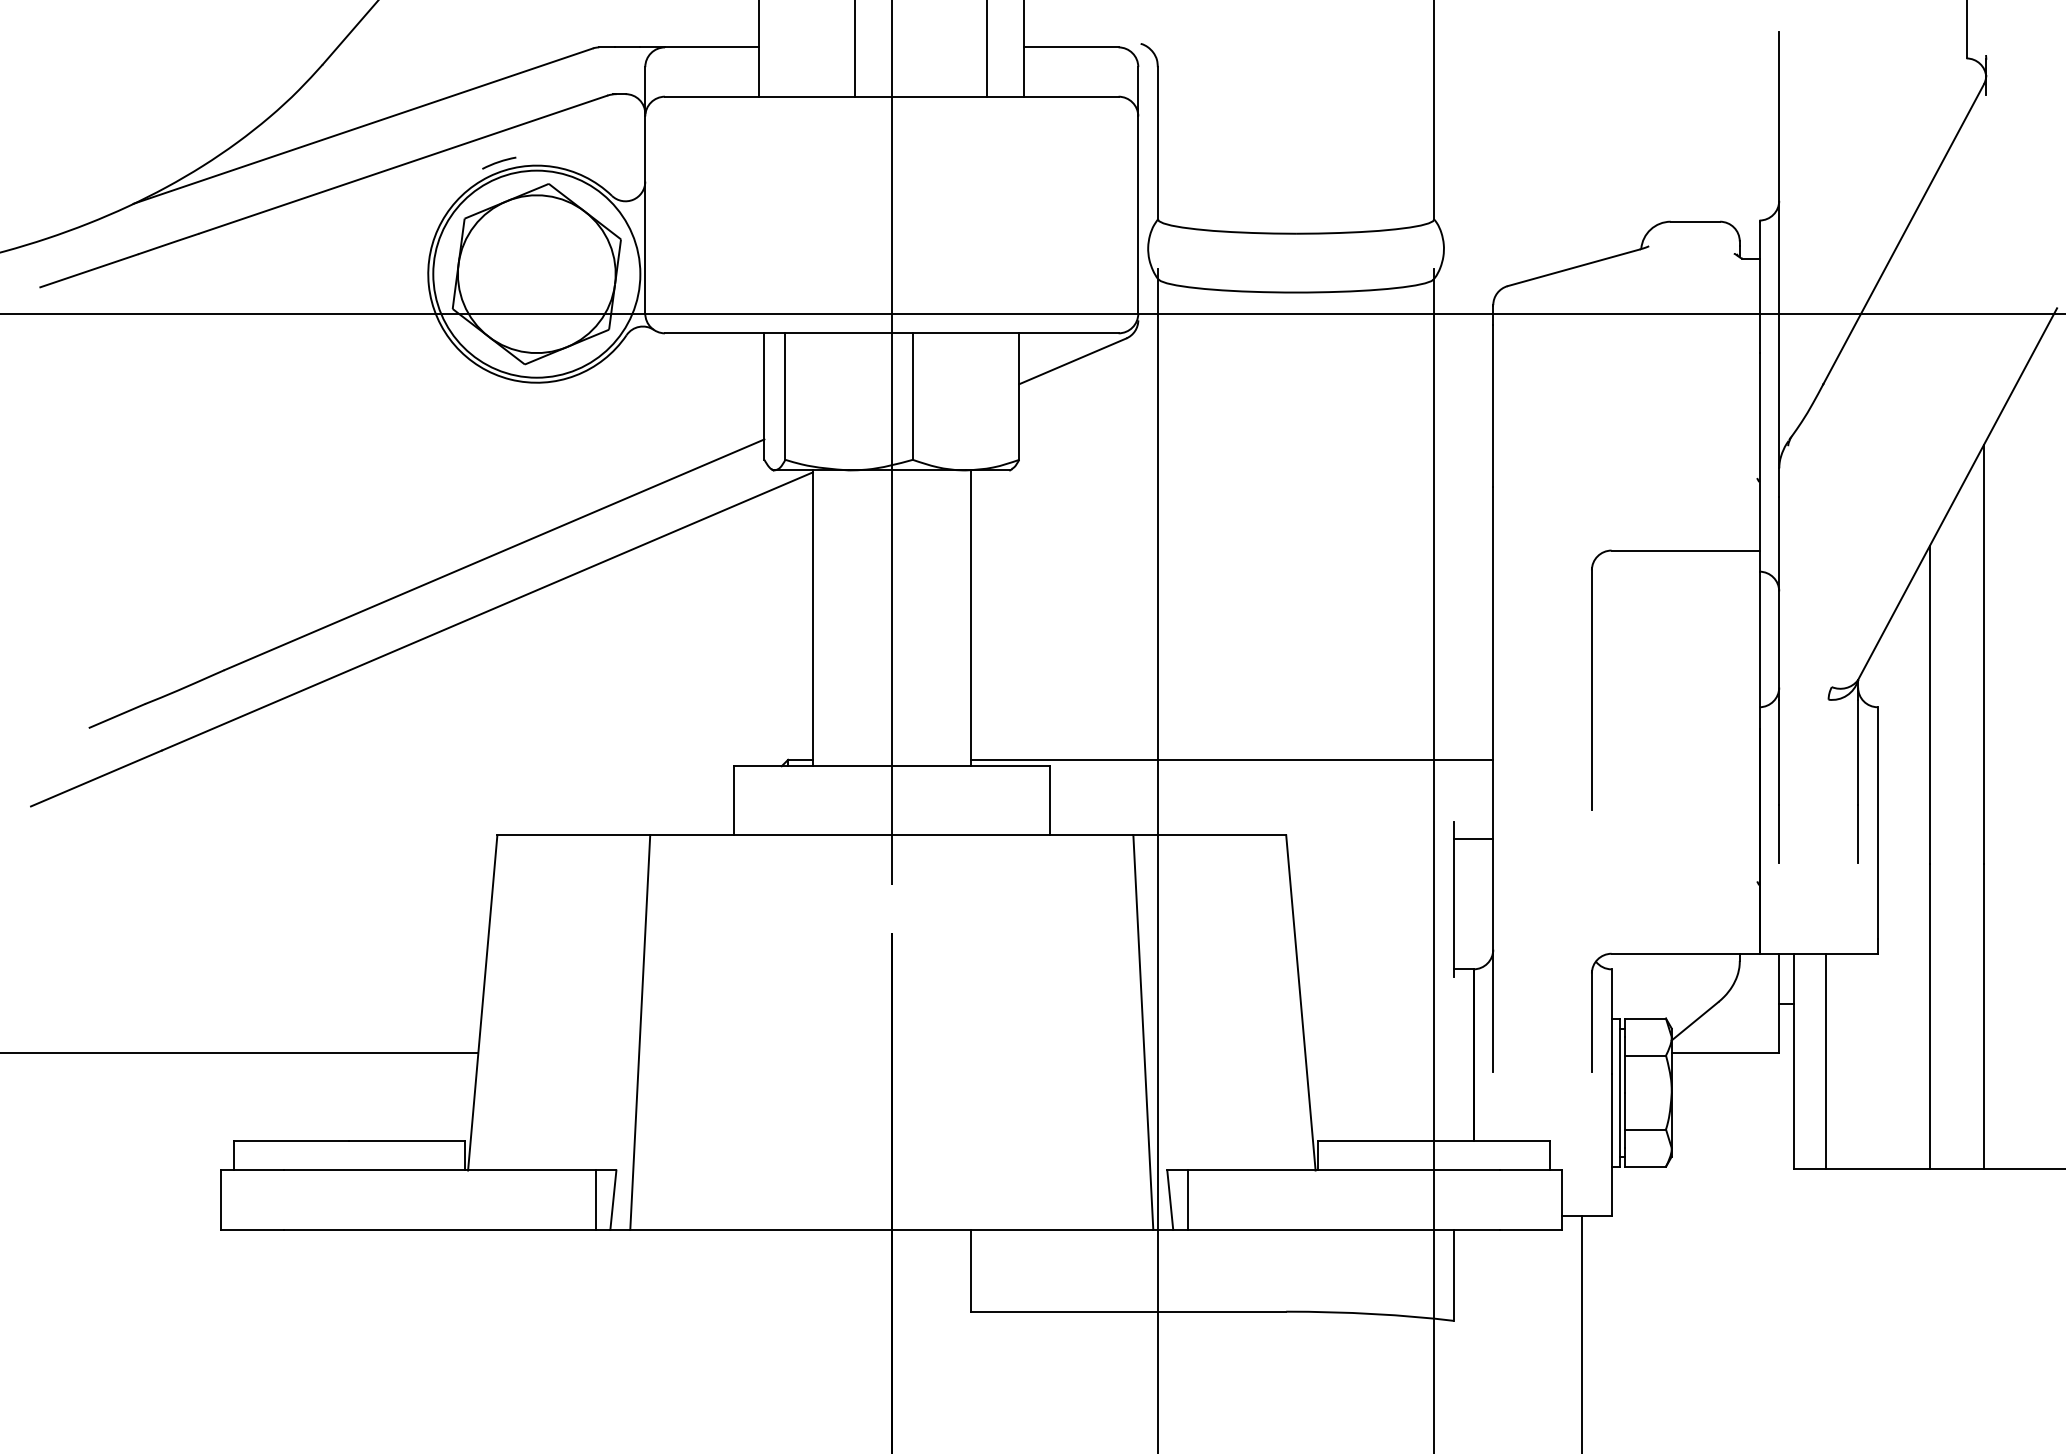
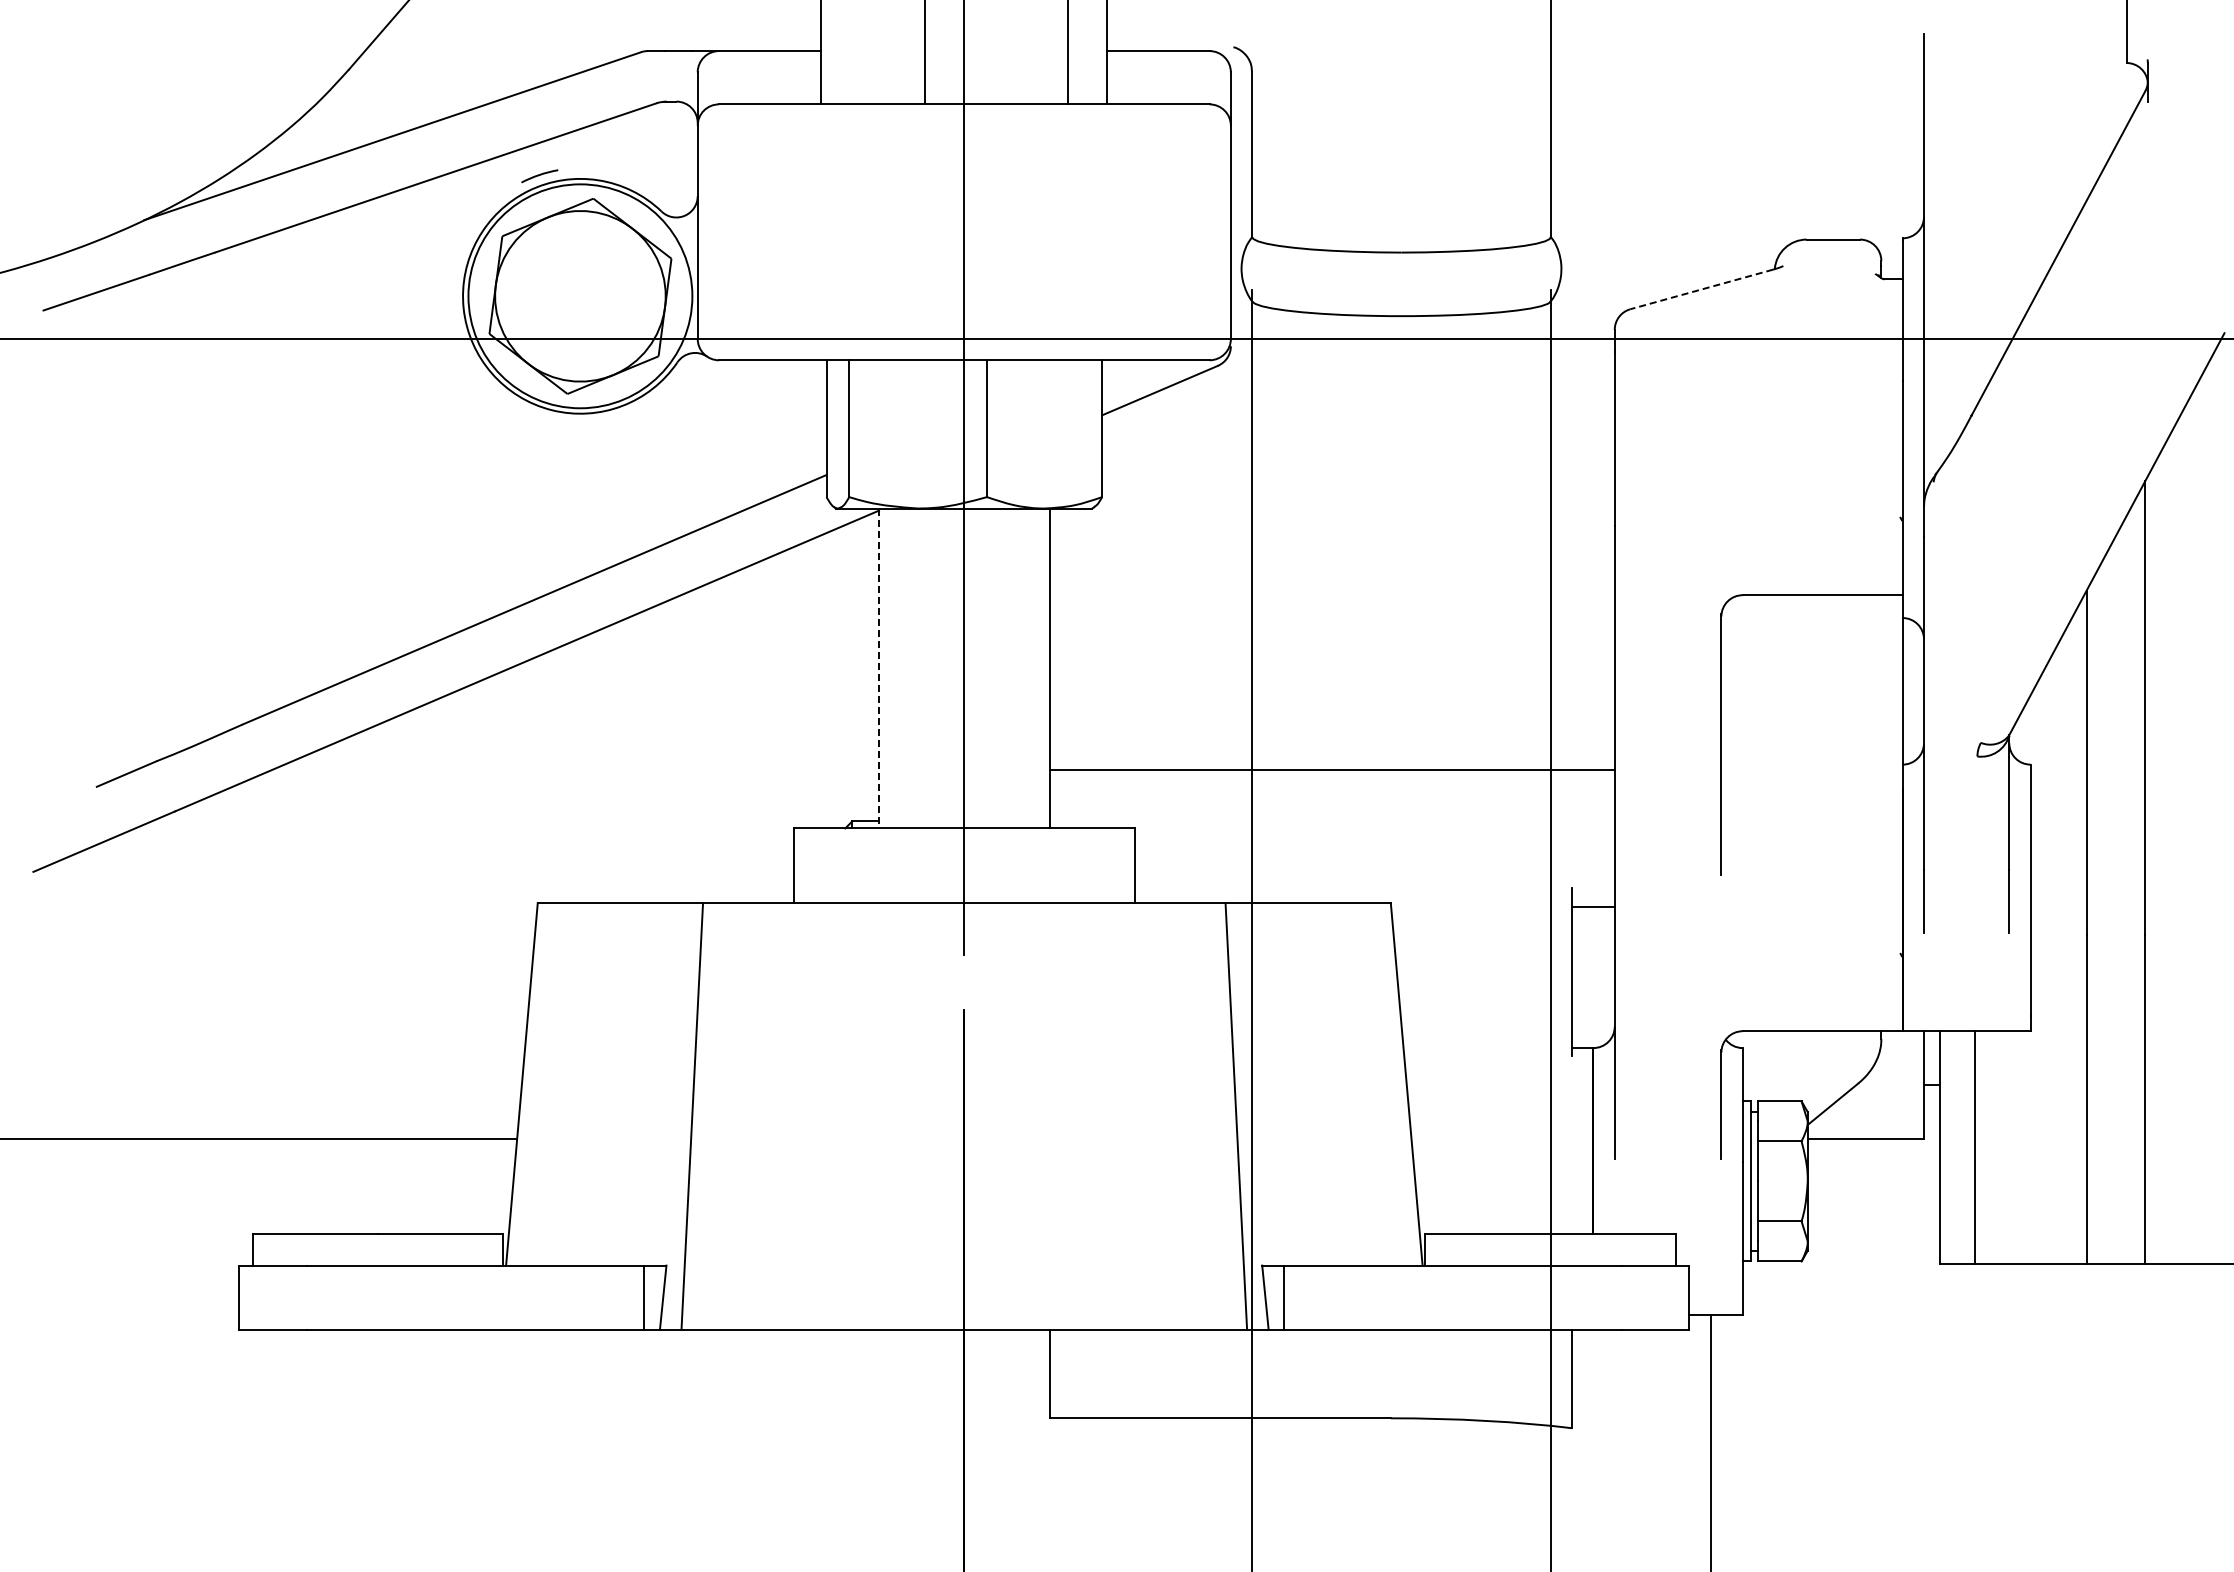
line: (1573, 267) -> (1701, 289), solid -> dashed
line: (813, 618) -> (879, 668), solid -> dashed
line: (1231, 759) -> (1331, 770), moved

